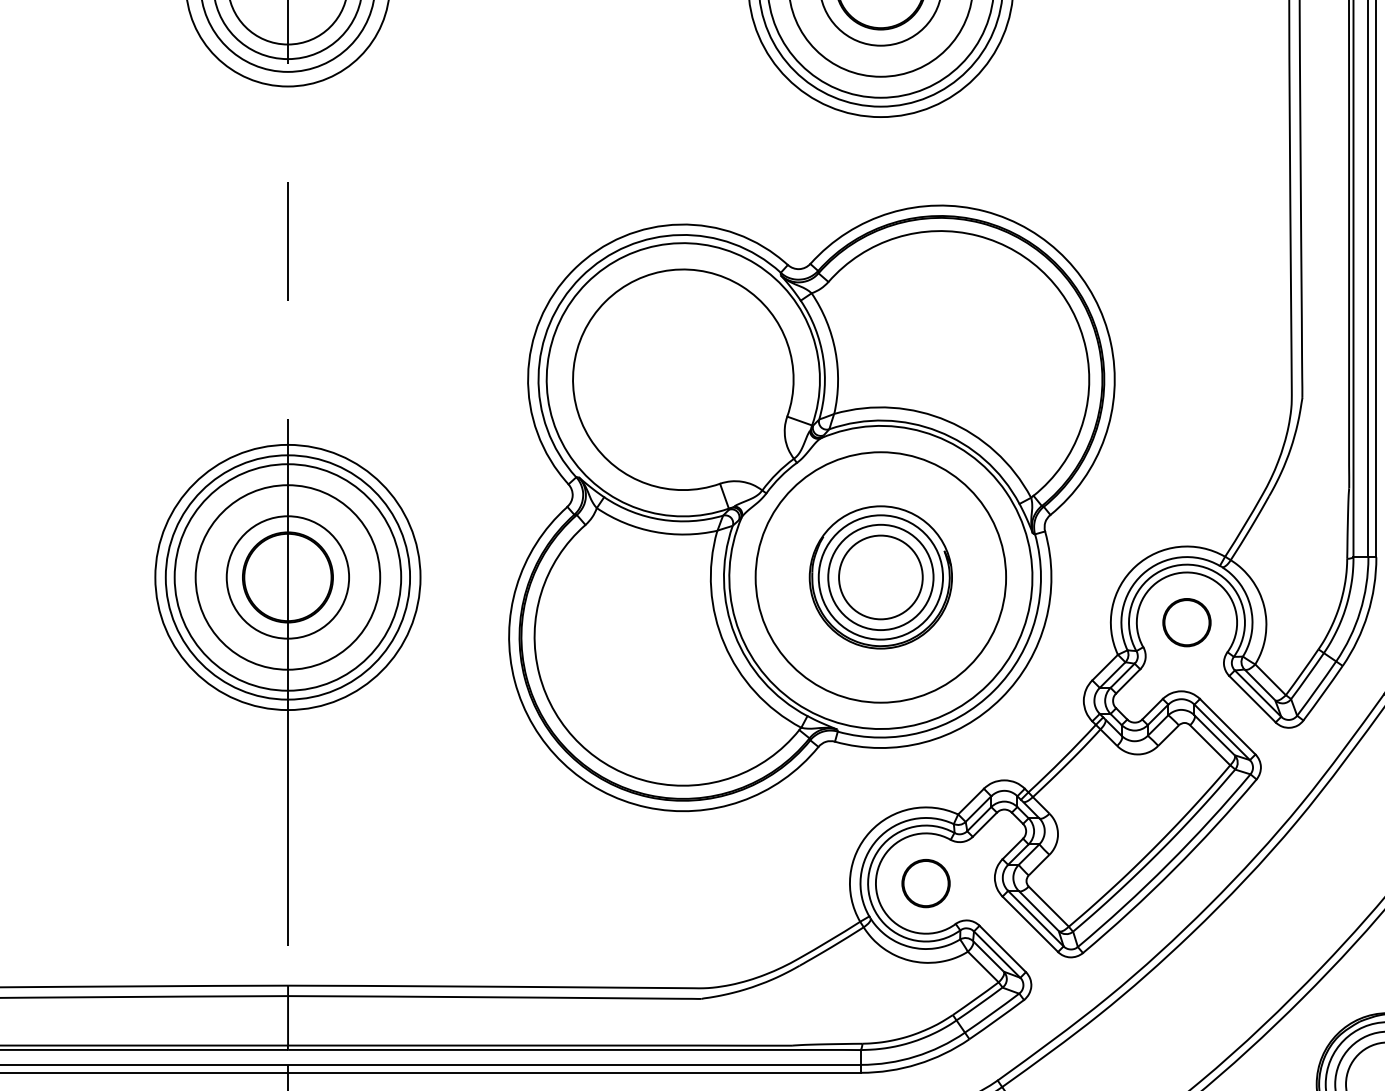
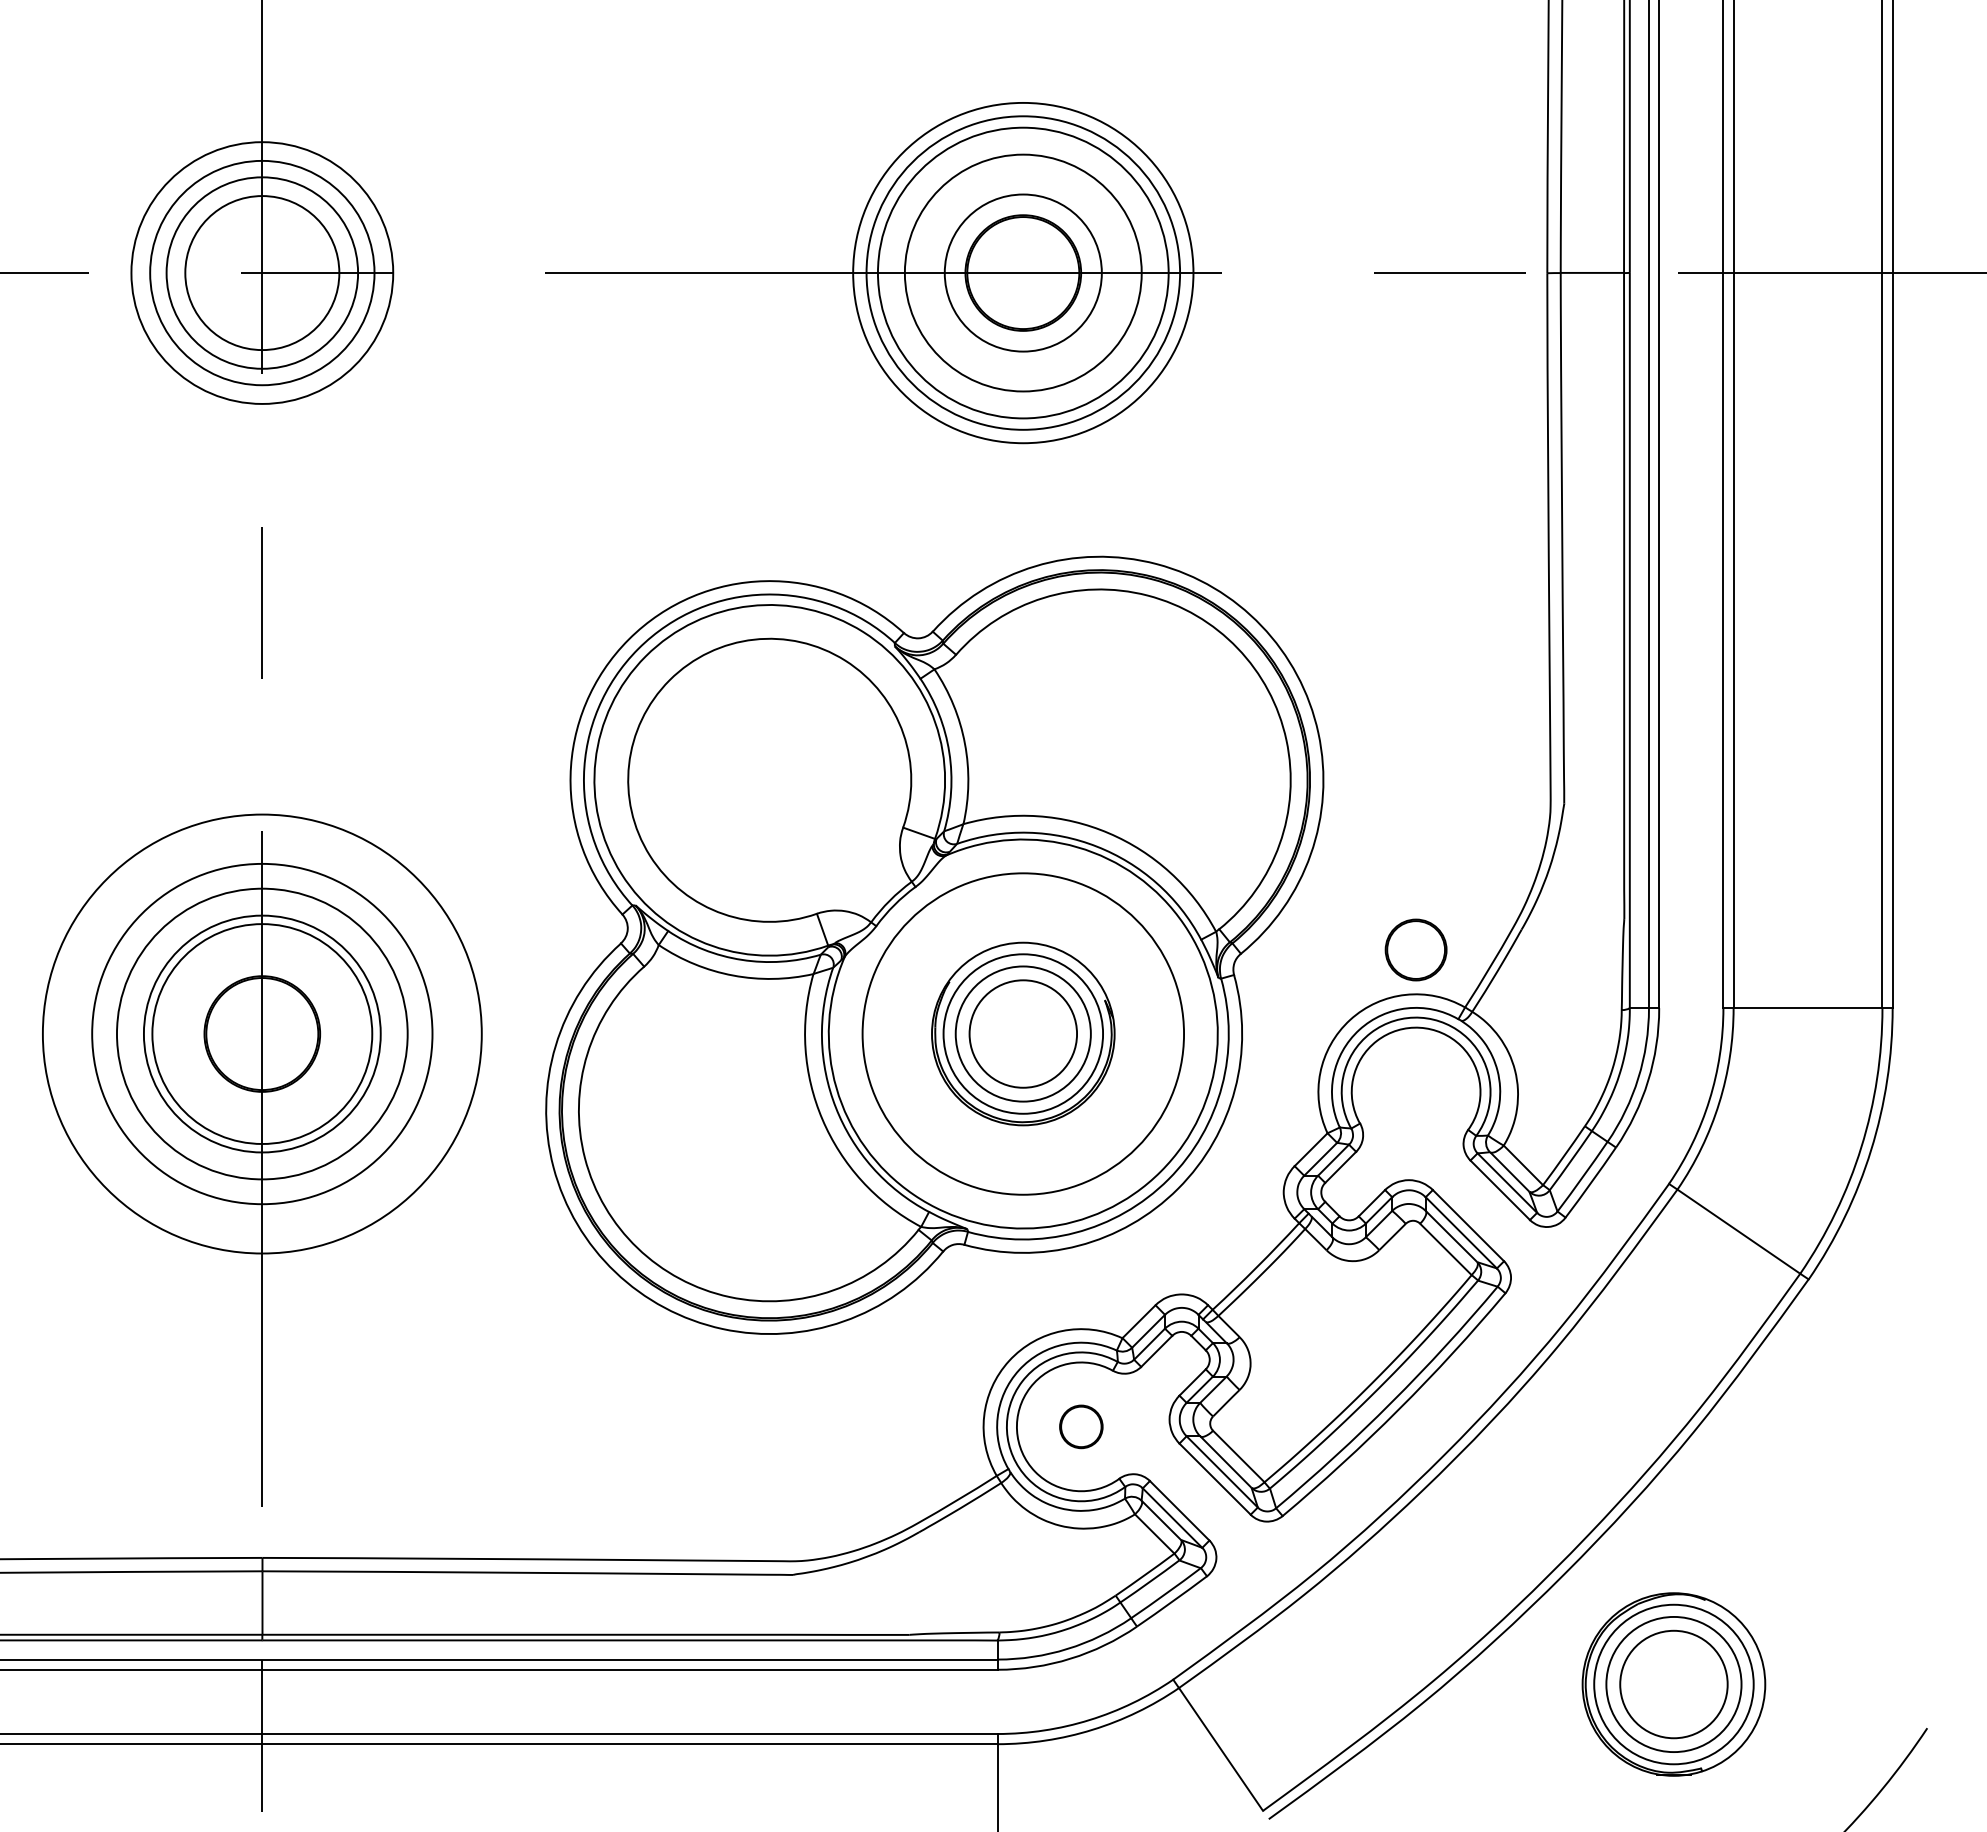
circle: (287, 577) -> (261, 1033), size x1.4
circle: (288, 577) -> (262, 1033), size x1.4
part: (1186, 622) -> (1415, 949), moved
part: (926, 883) -> (1081, 1426), size x0.7

